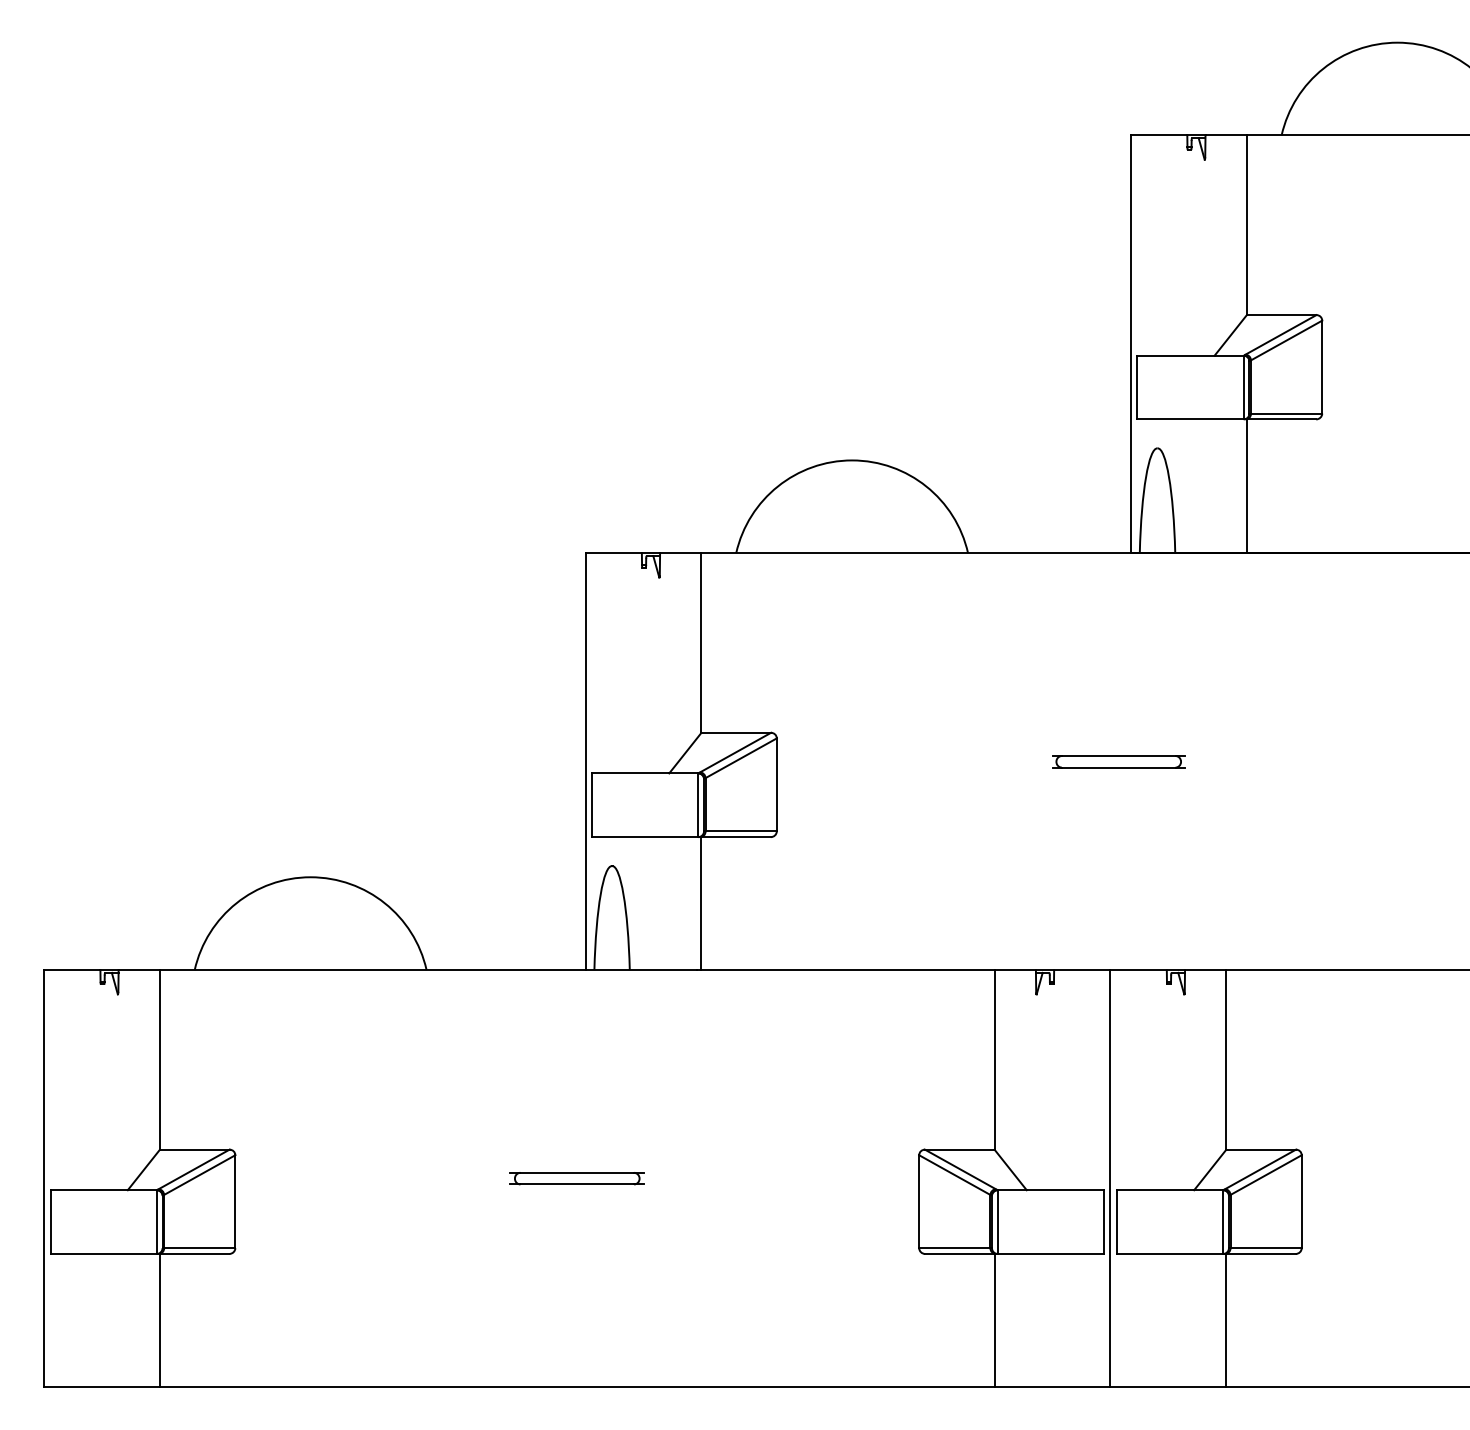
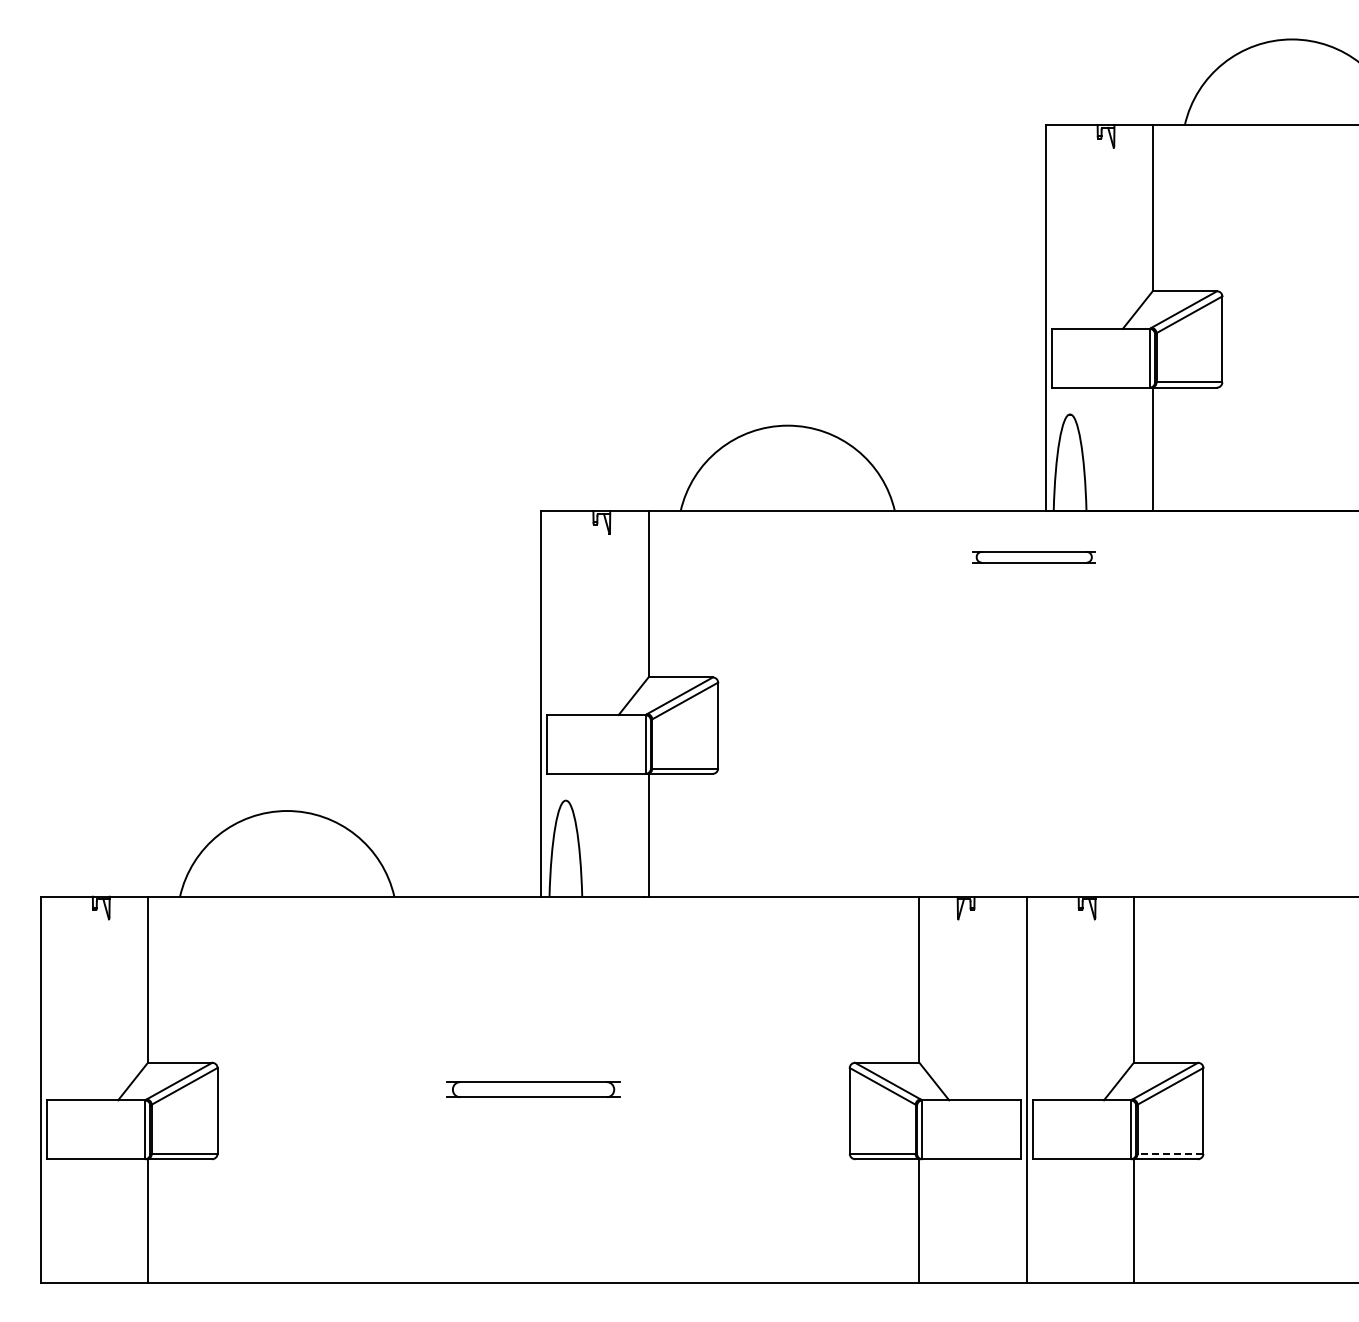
part: (1117, 762) -> (1033, 557), moved
part: (577, 1178) -> (533, 1089), size x1.4
line: (1266, 1247) -> (1170, 1153), solid -> dashed

